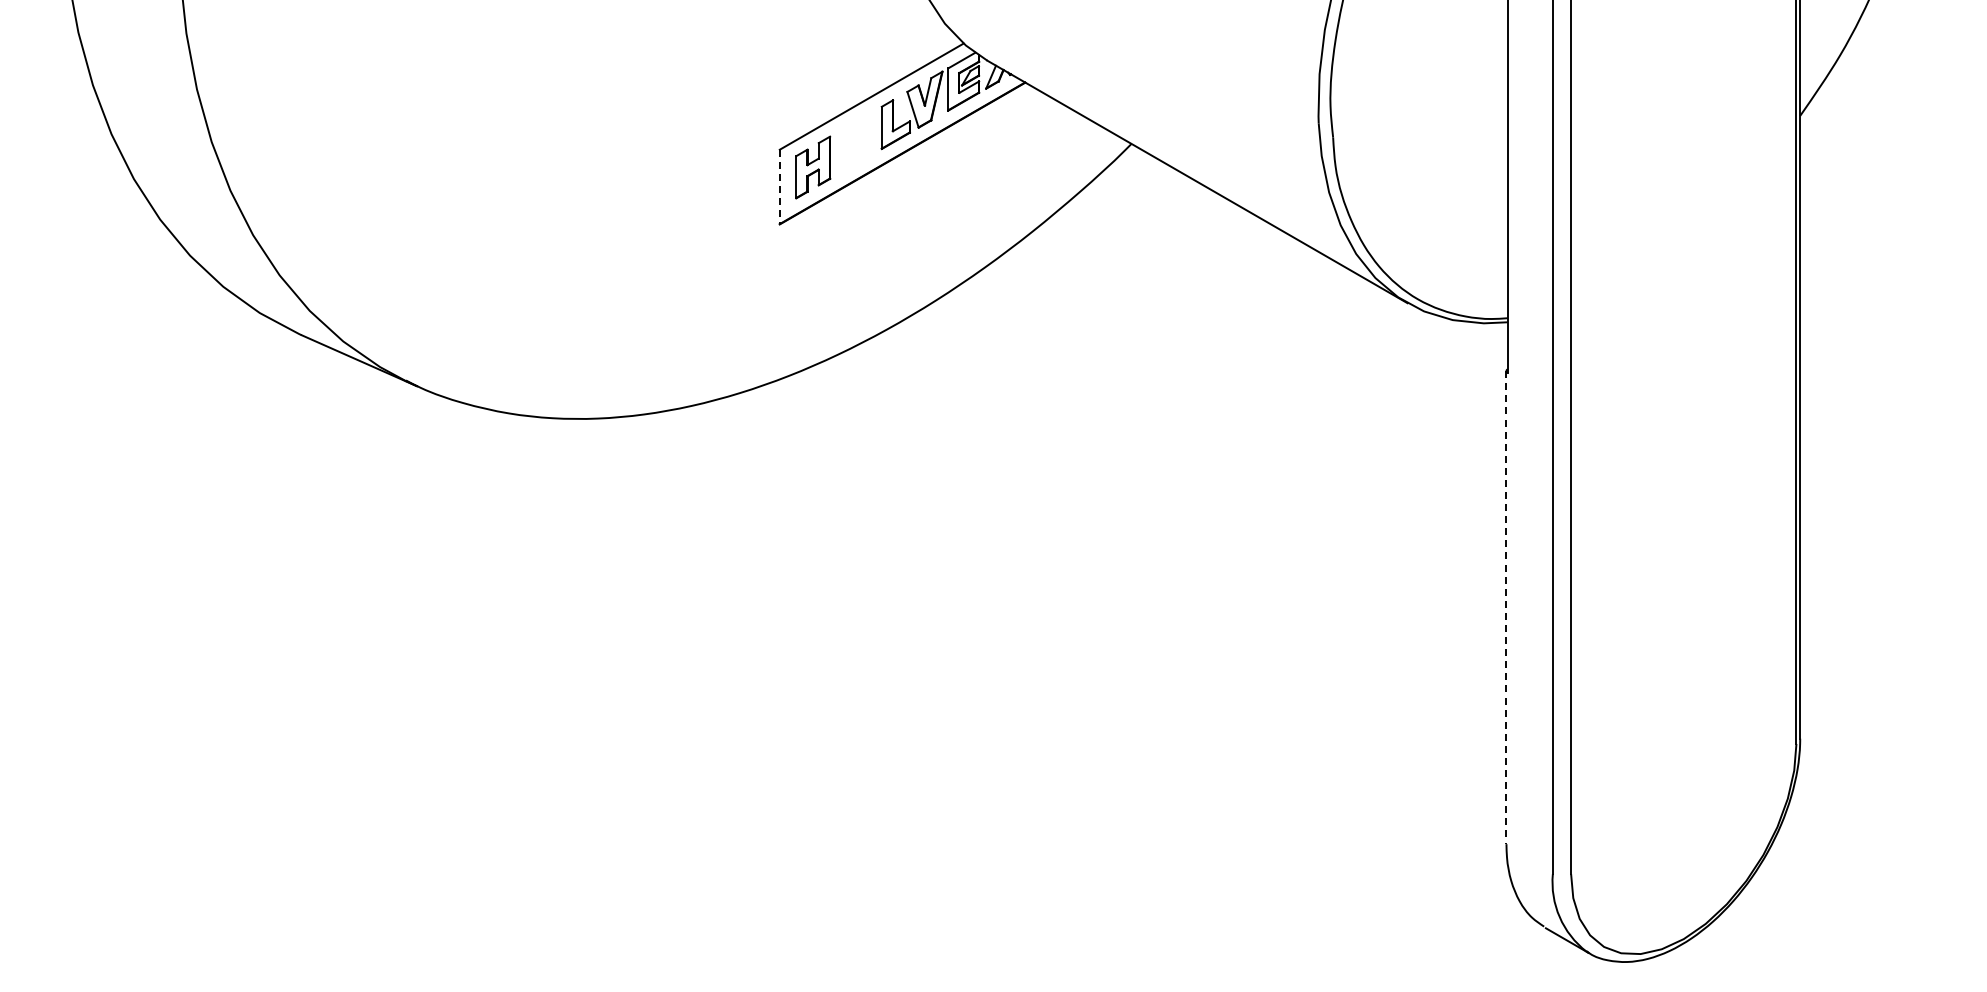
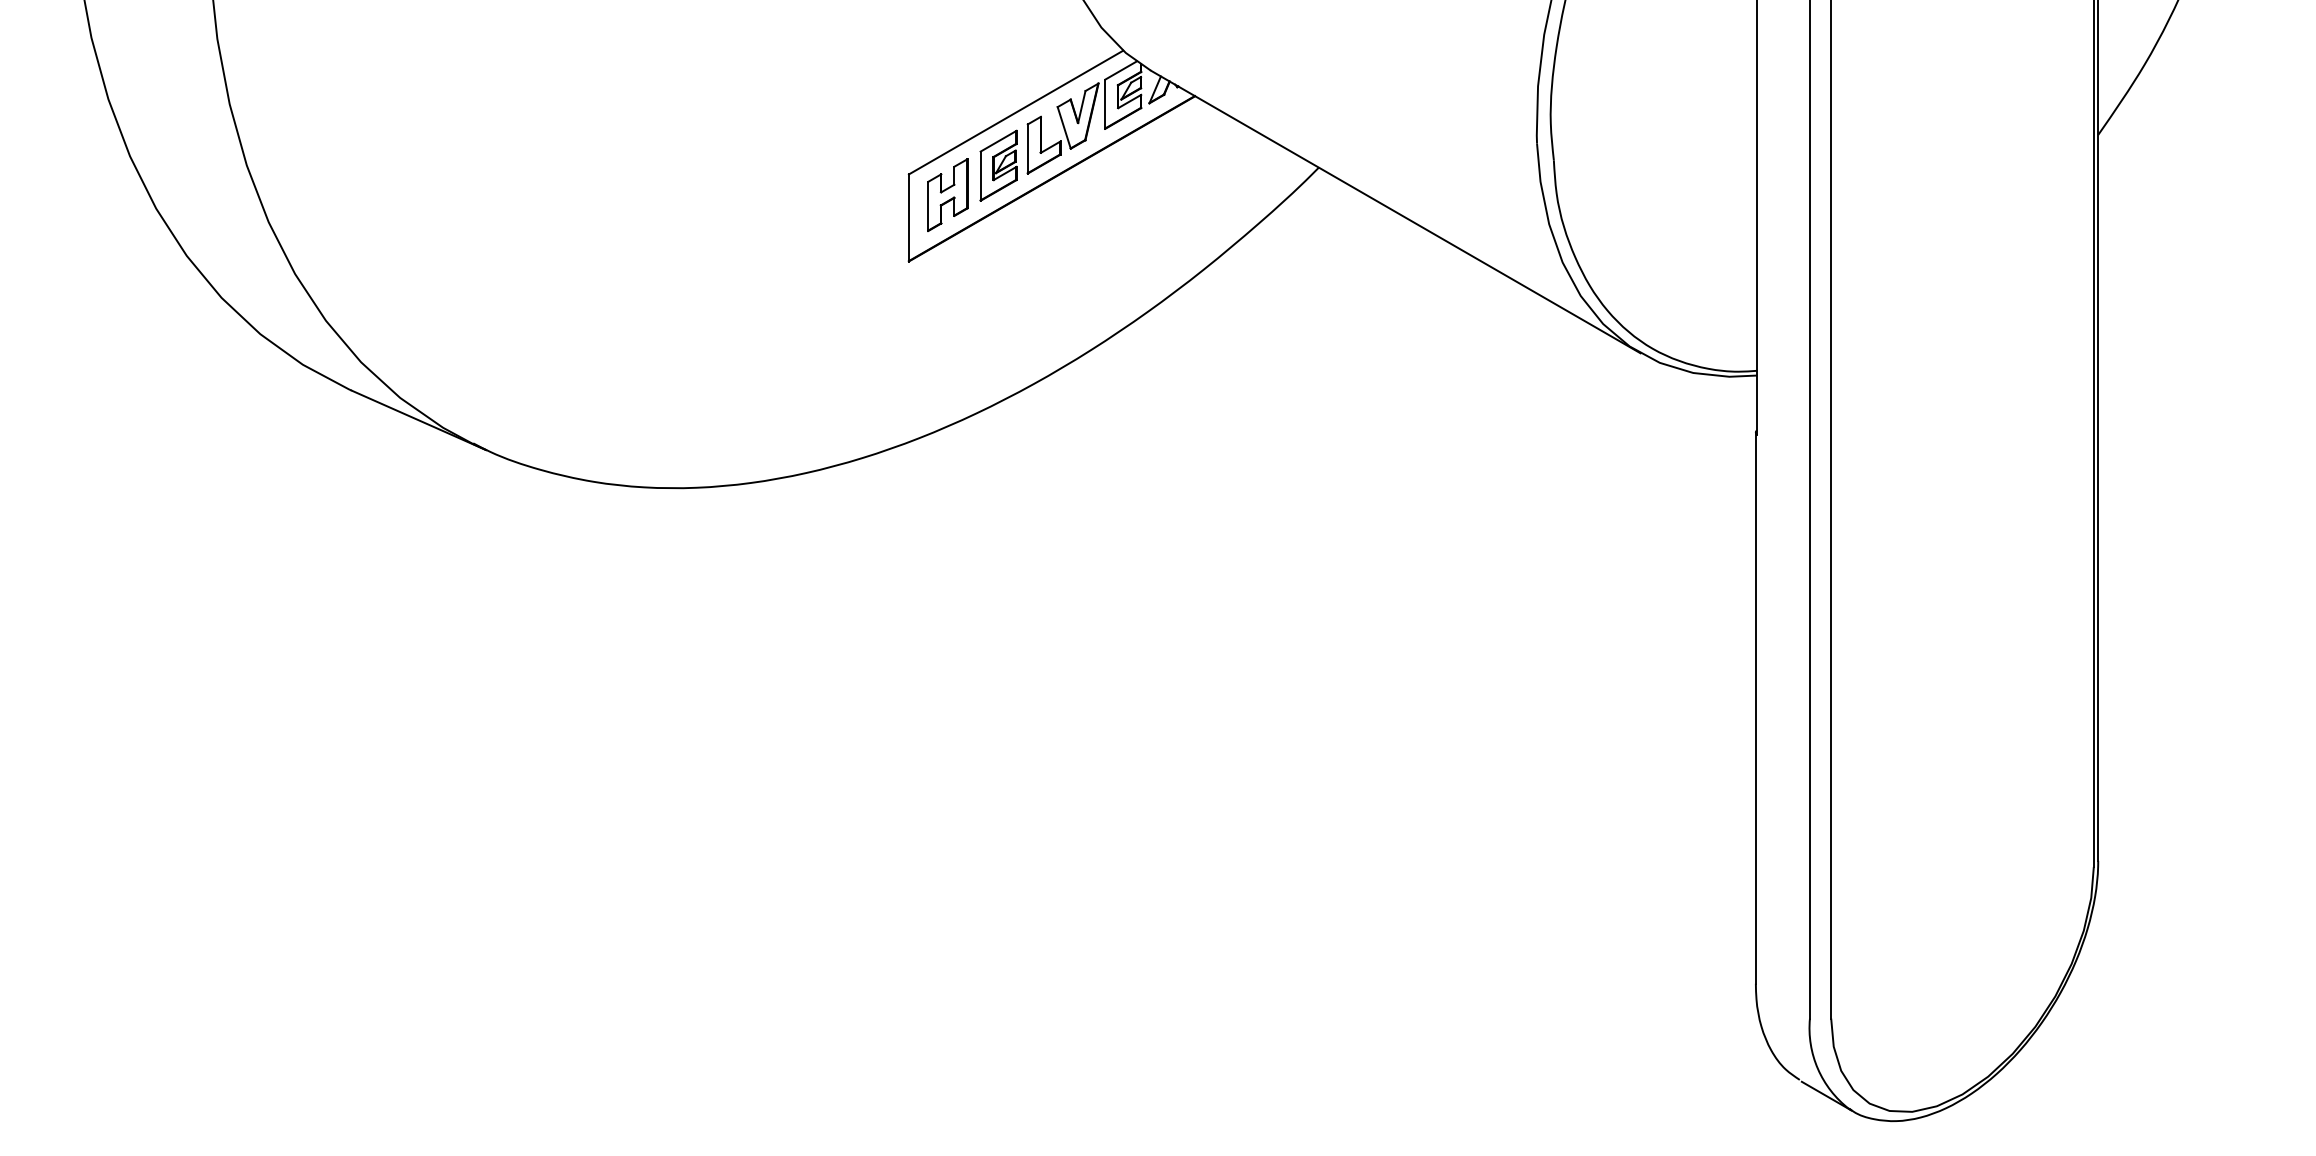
part: (856, 142) -> (998, 165), added
line: (779, 187) -> (908, 218), dashed -> solid
line: (1506, 608) -> (1755, 709), dashed -> solid

